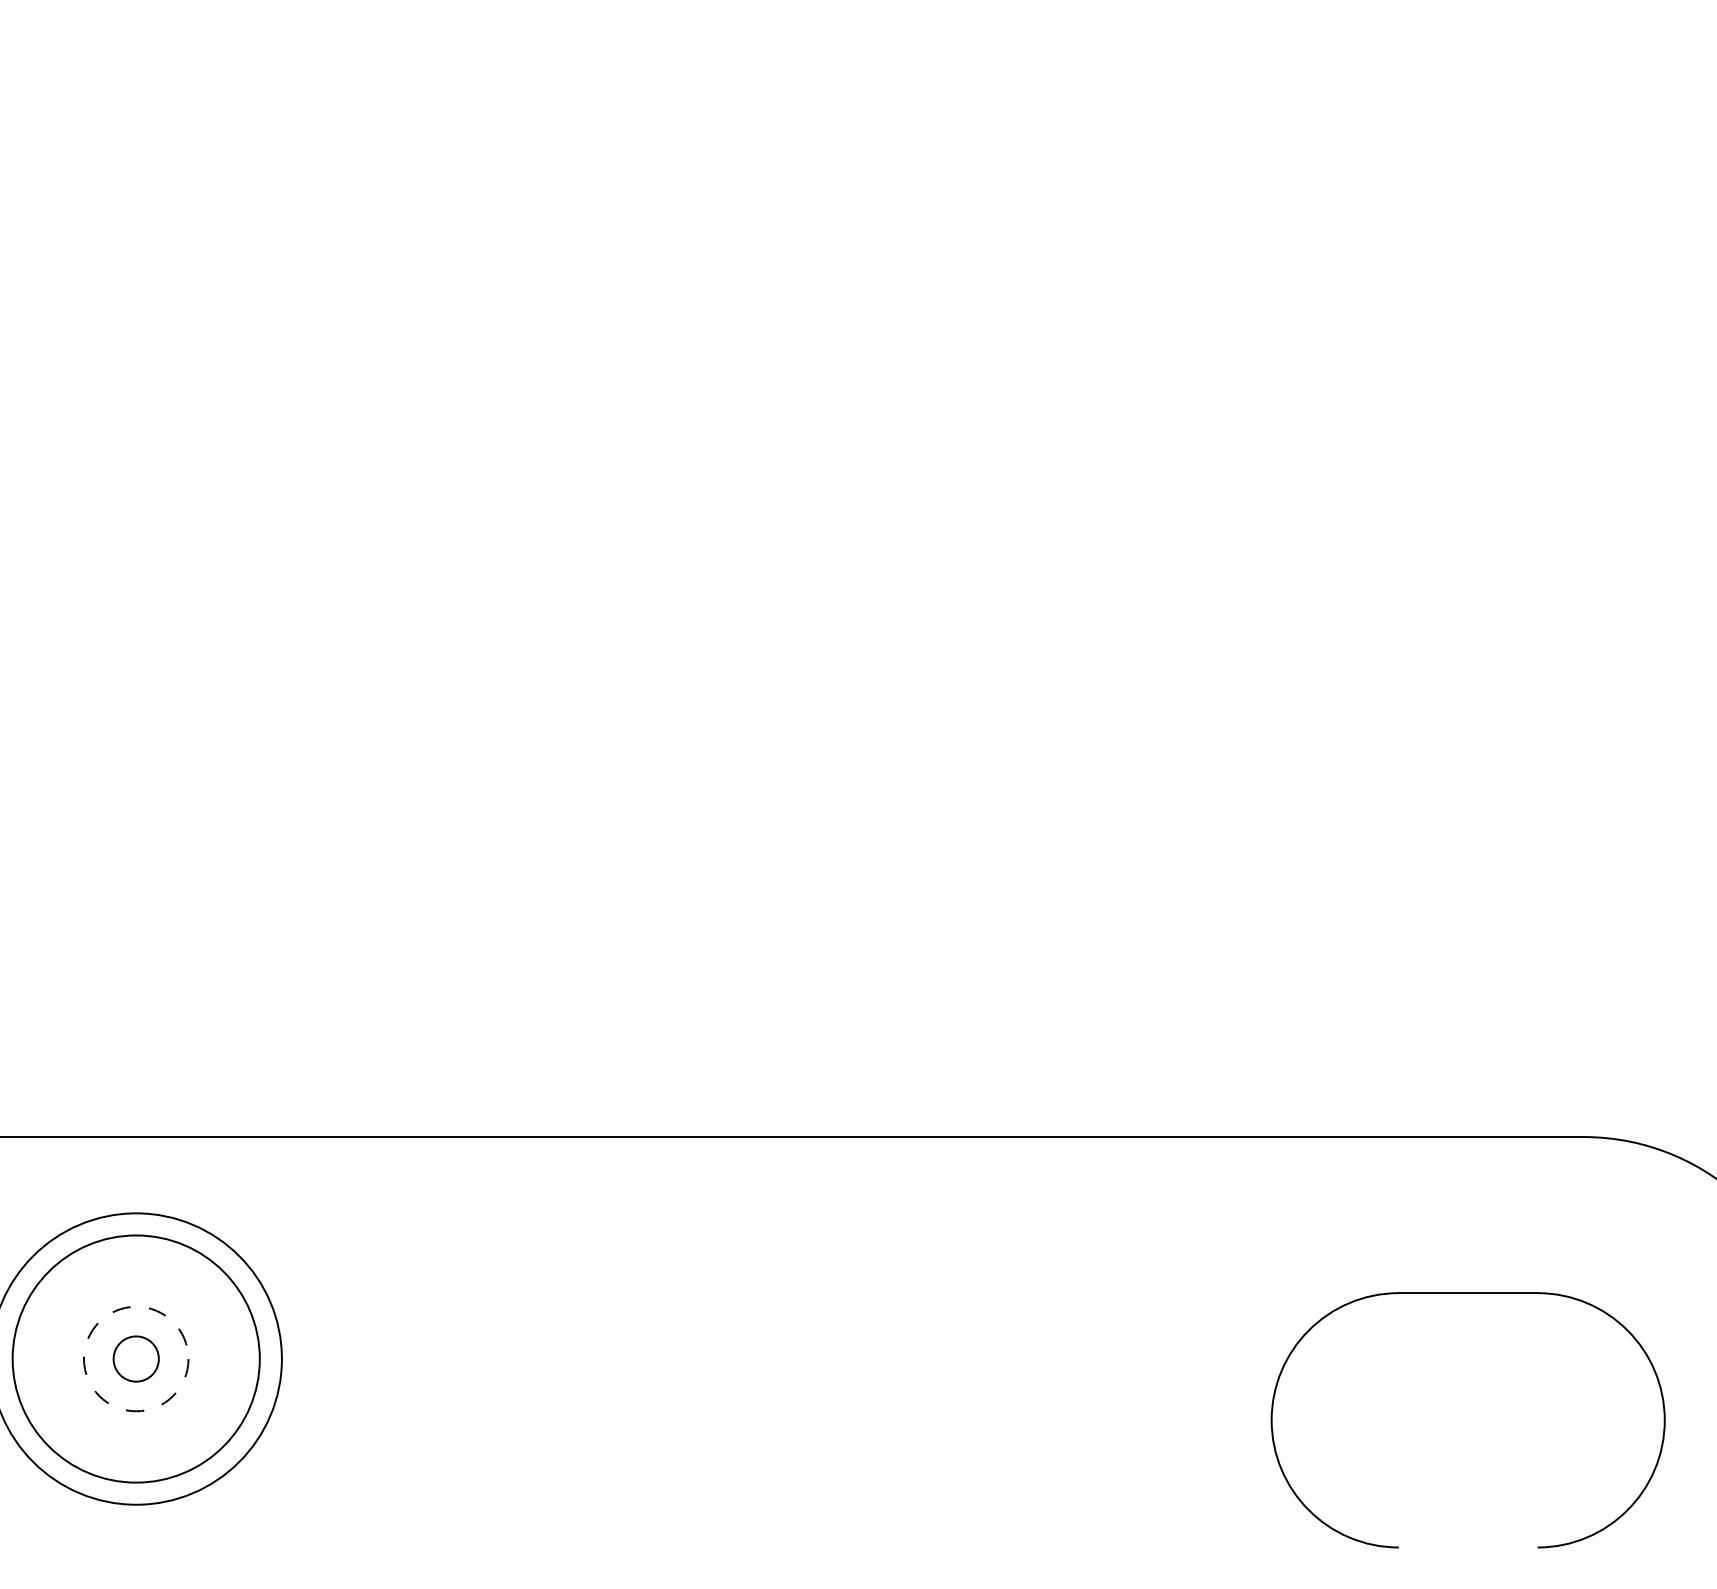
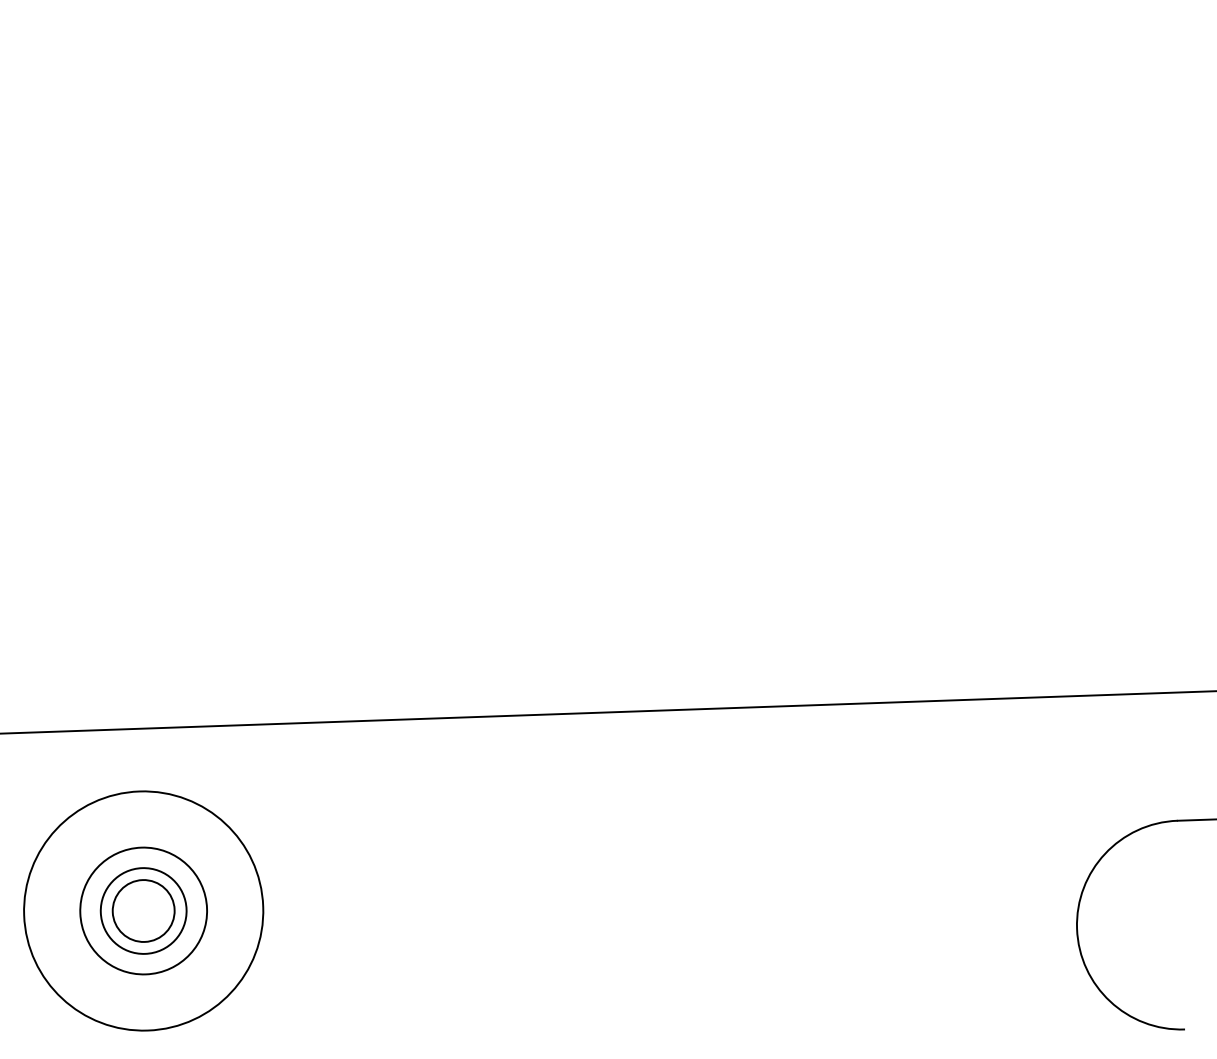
circle: (135, 1358) -> (143, 910), dashed -> solid
circle: (135, 1358) -> (143, 910), size x1.67
circle: (136, 1358) -> (143, 910), size x0.62

